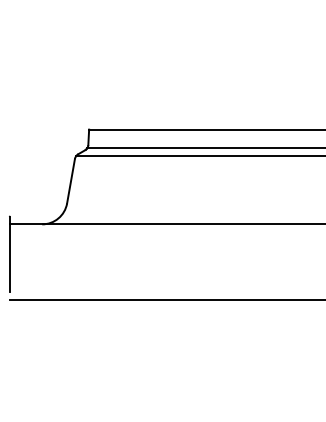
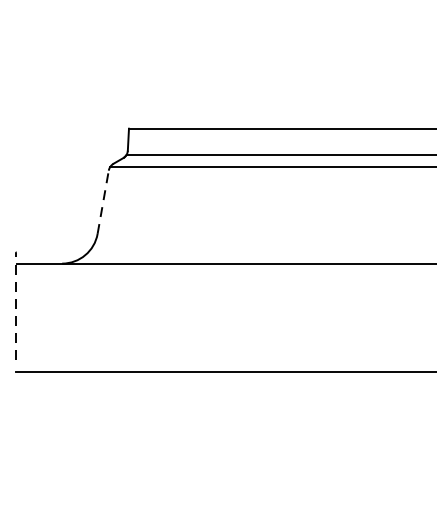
line: (71, 181) -> (103, 202), solid -> dashed
line: (9, 254) -> (15, 306), solid -> dashed

